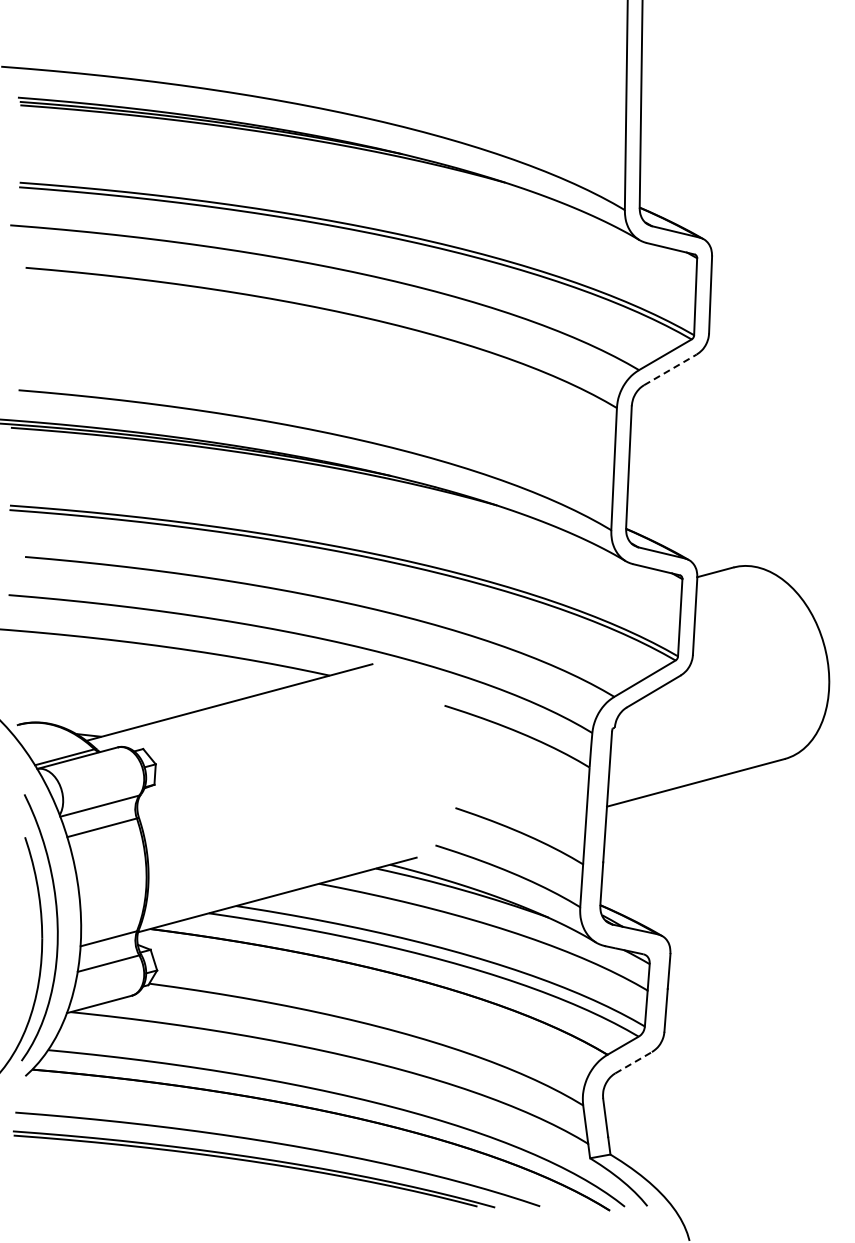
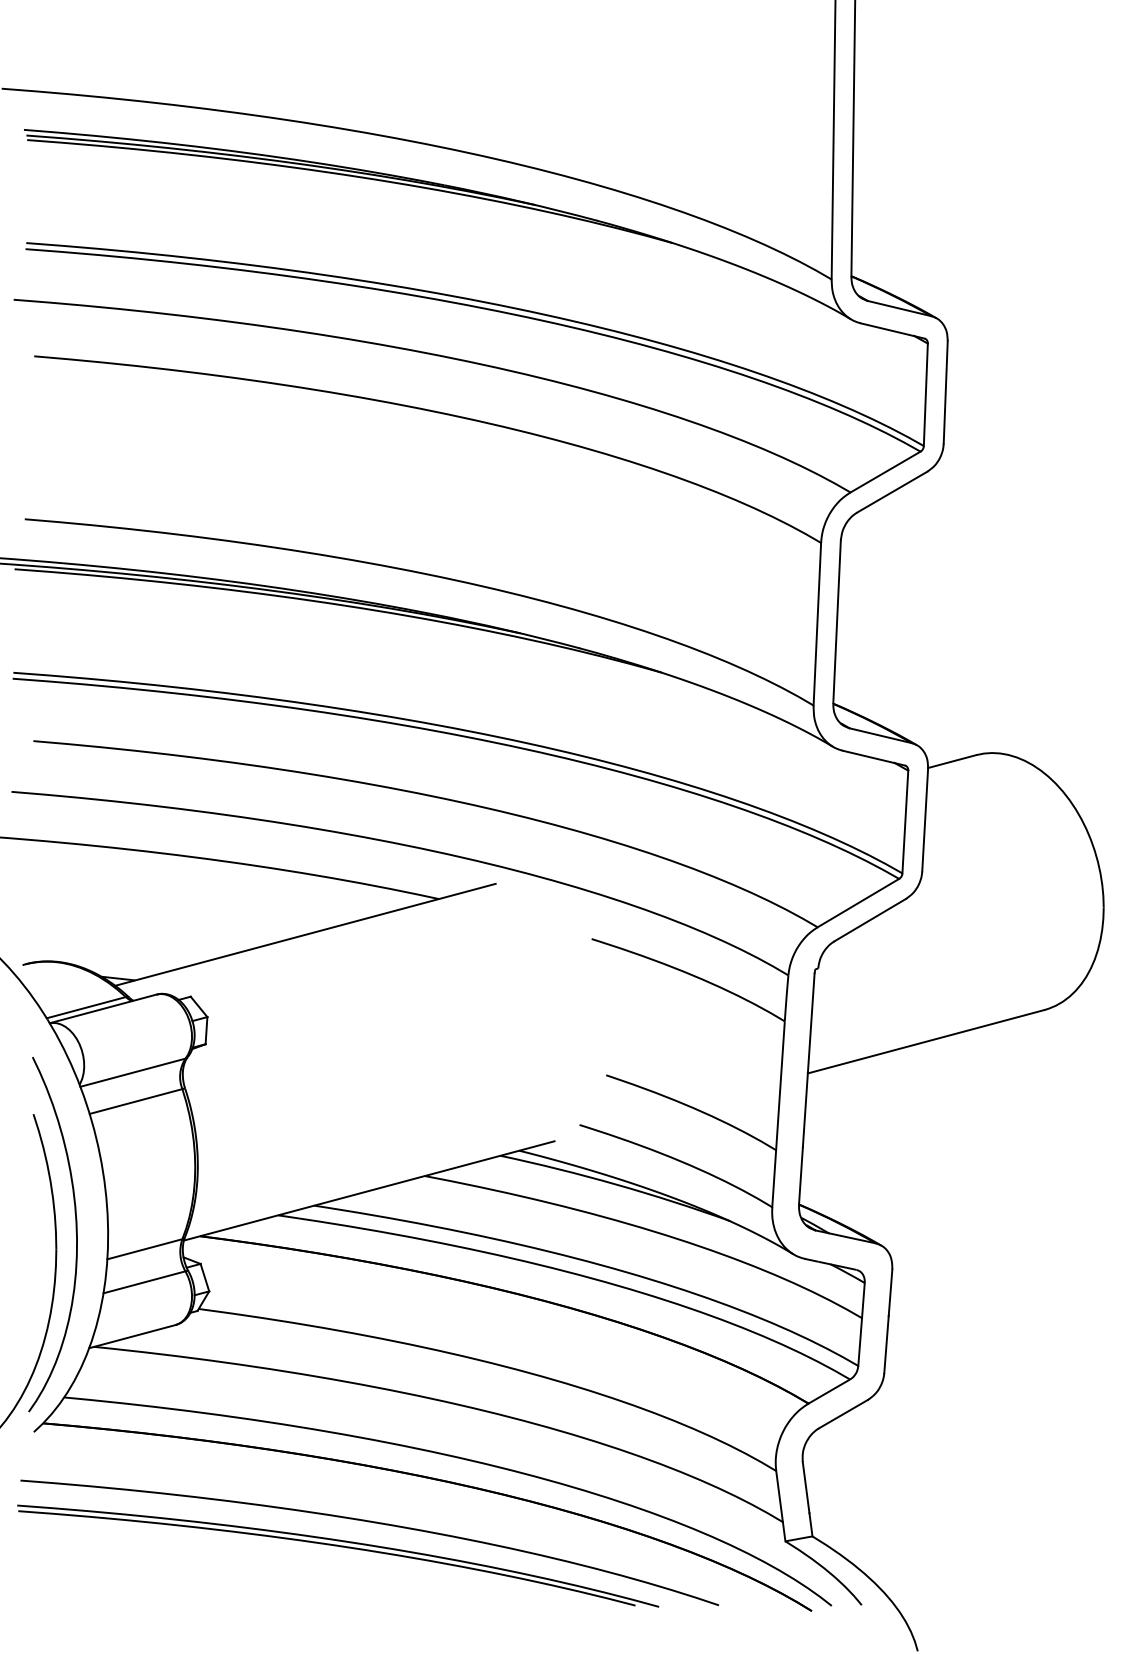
line: (670, 369) -> (892, 491), dashed -> solid
line: (634, 1062) -> (844, 1413), dashed -> solid

